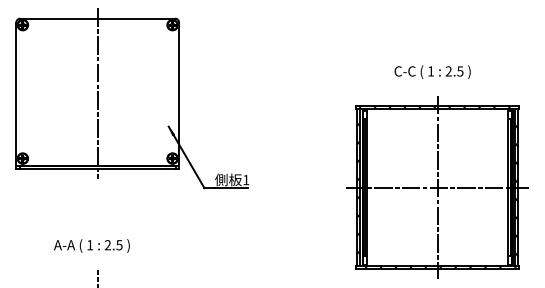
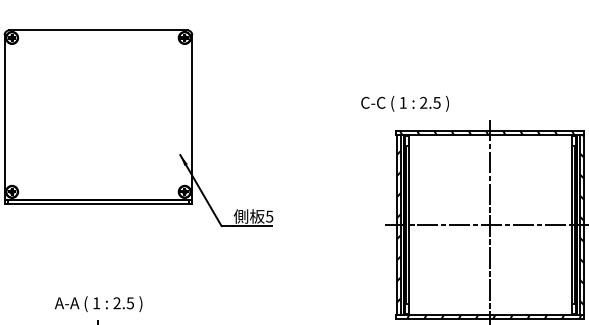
text: (432, 71) -> (404, 102), moved
line: (97, 93) -> (98, 116), removed
text: (246, 180) -> (269, 217), 1 -> 5
text: (91, 245) -> (98, 303), moved

